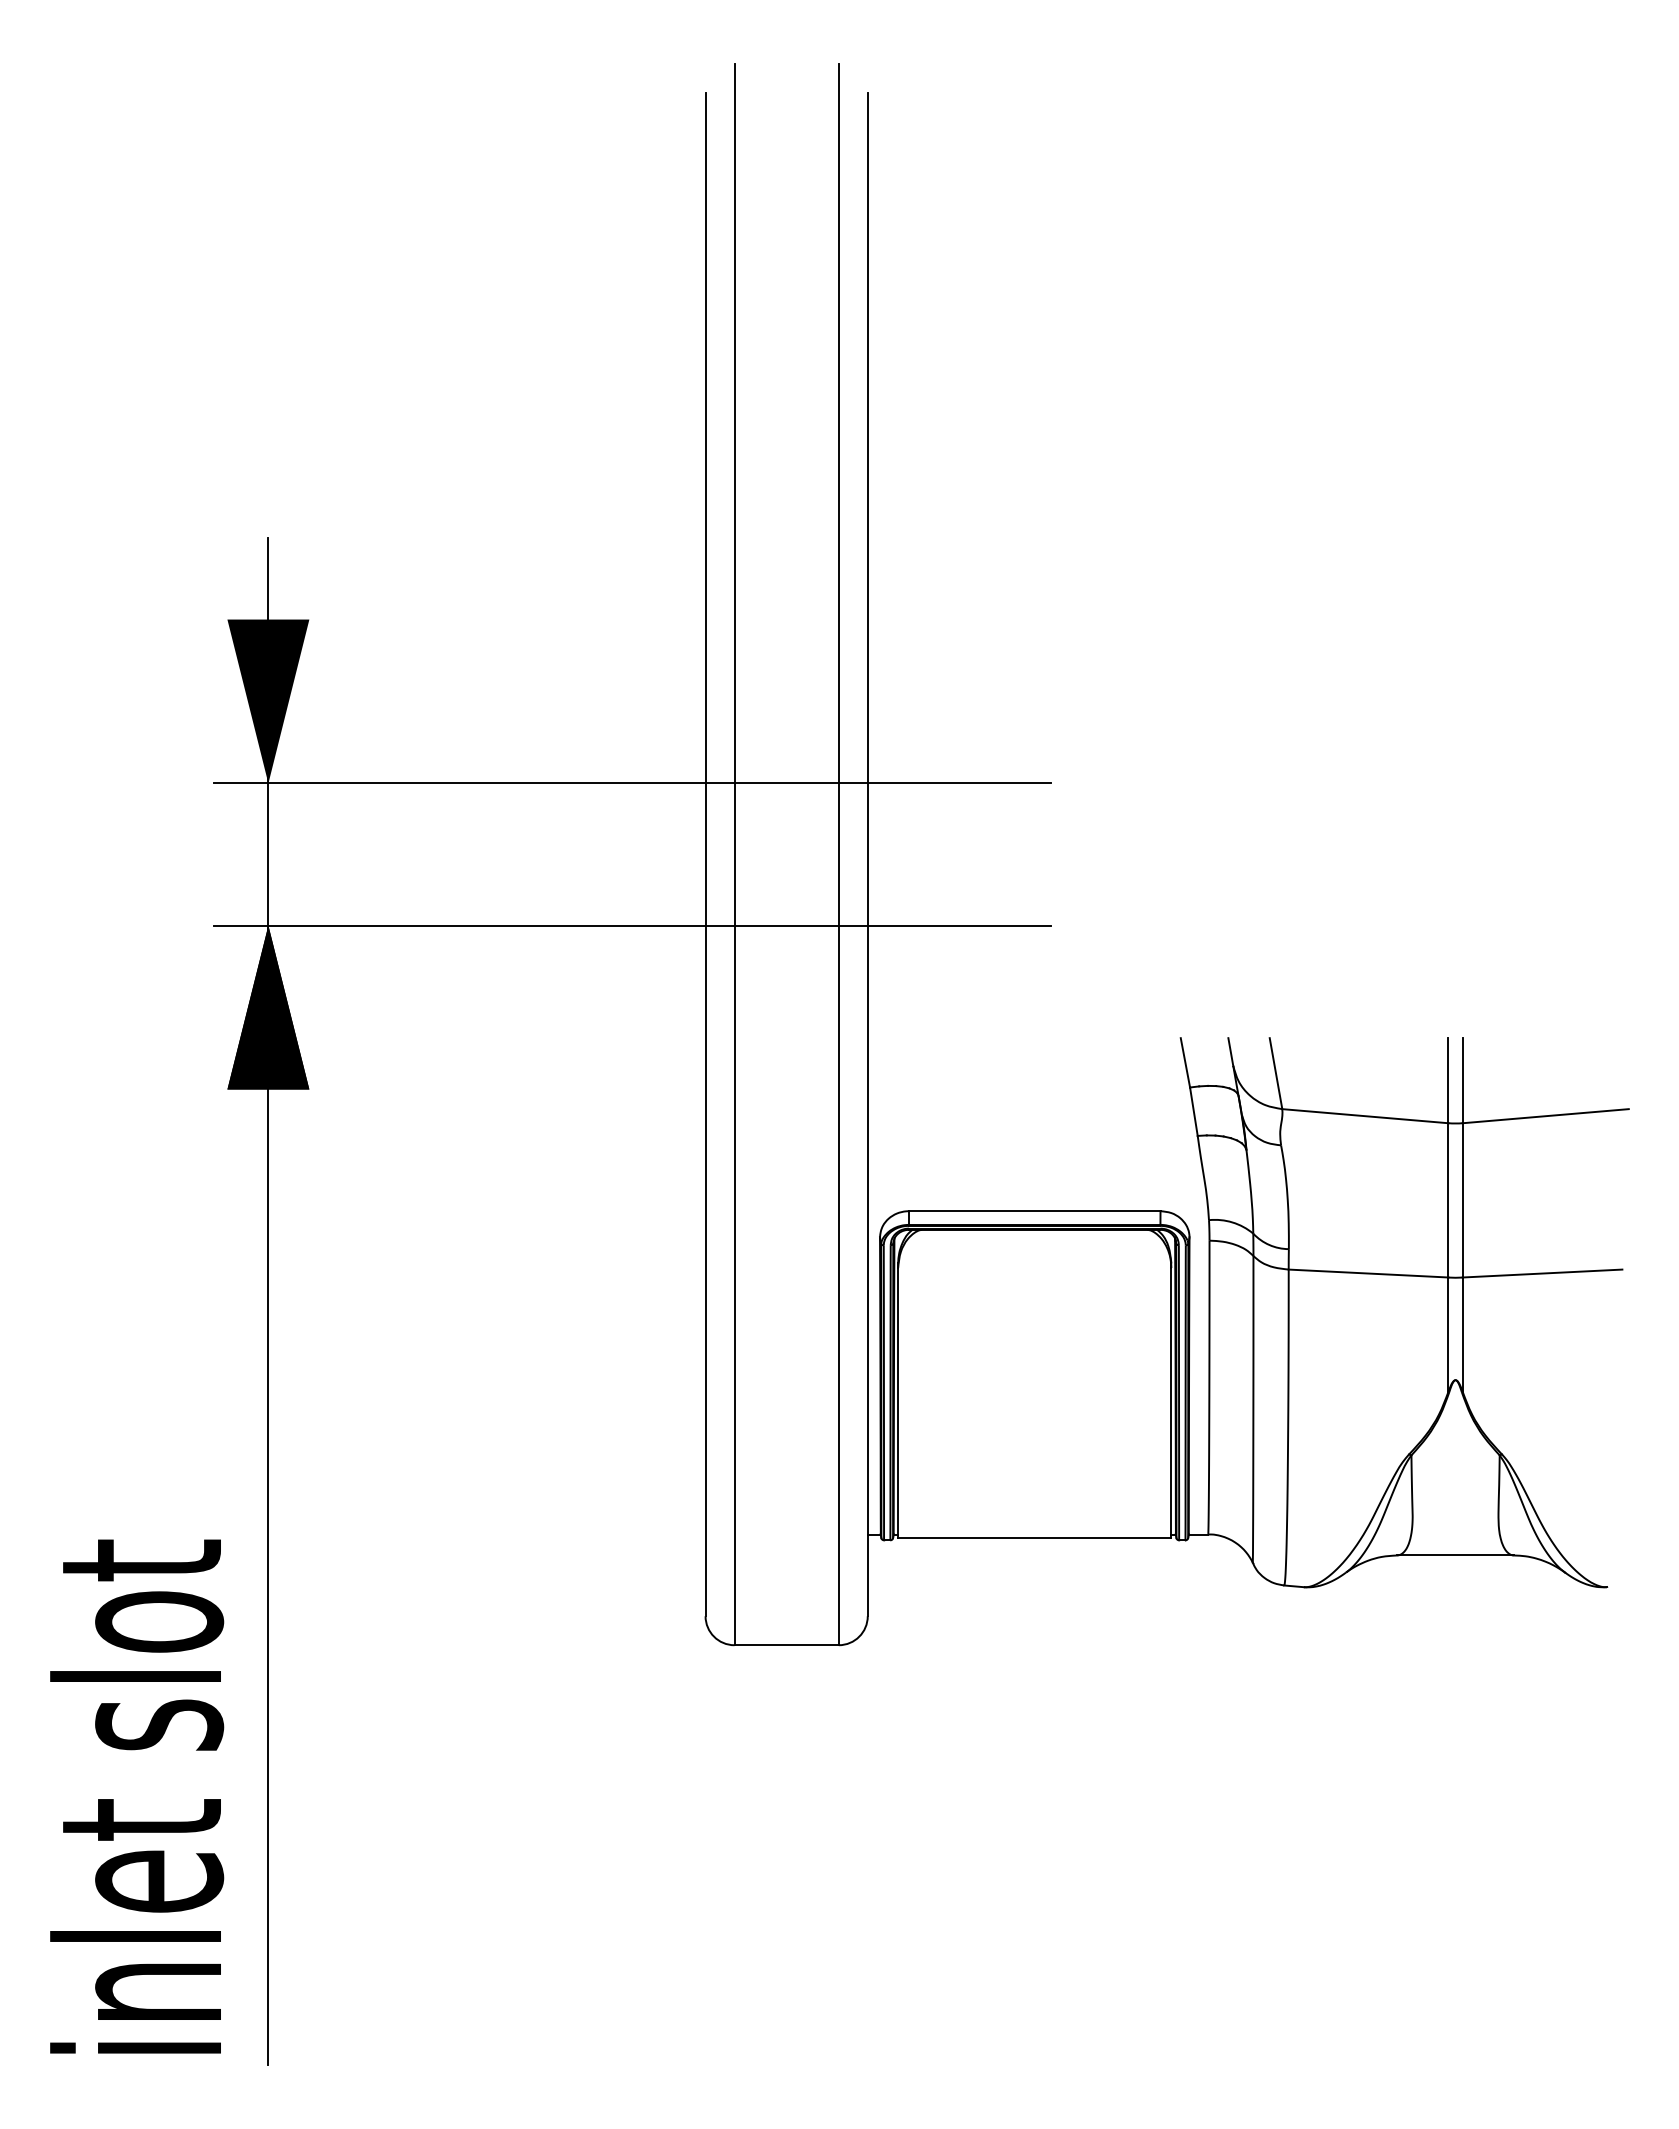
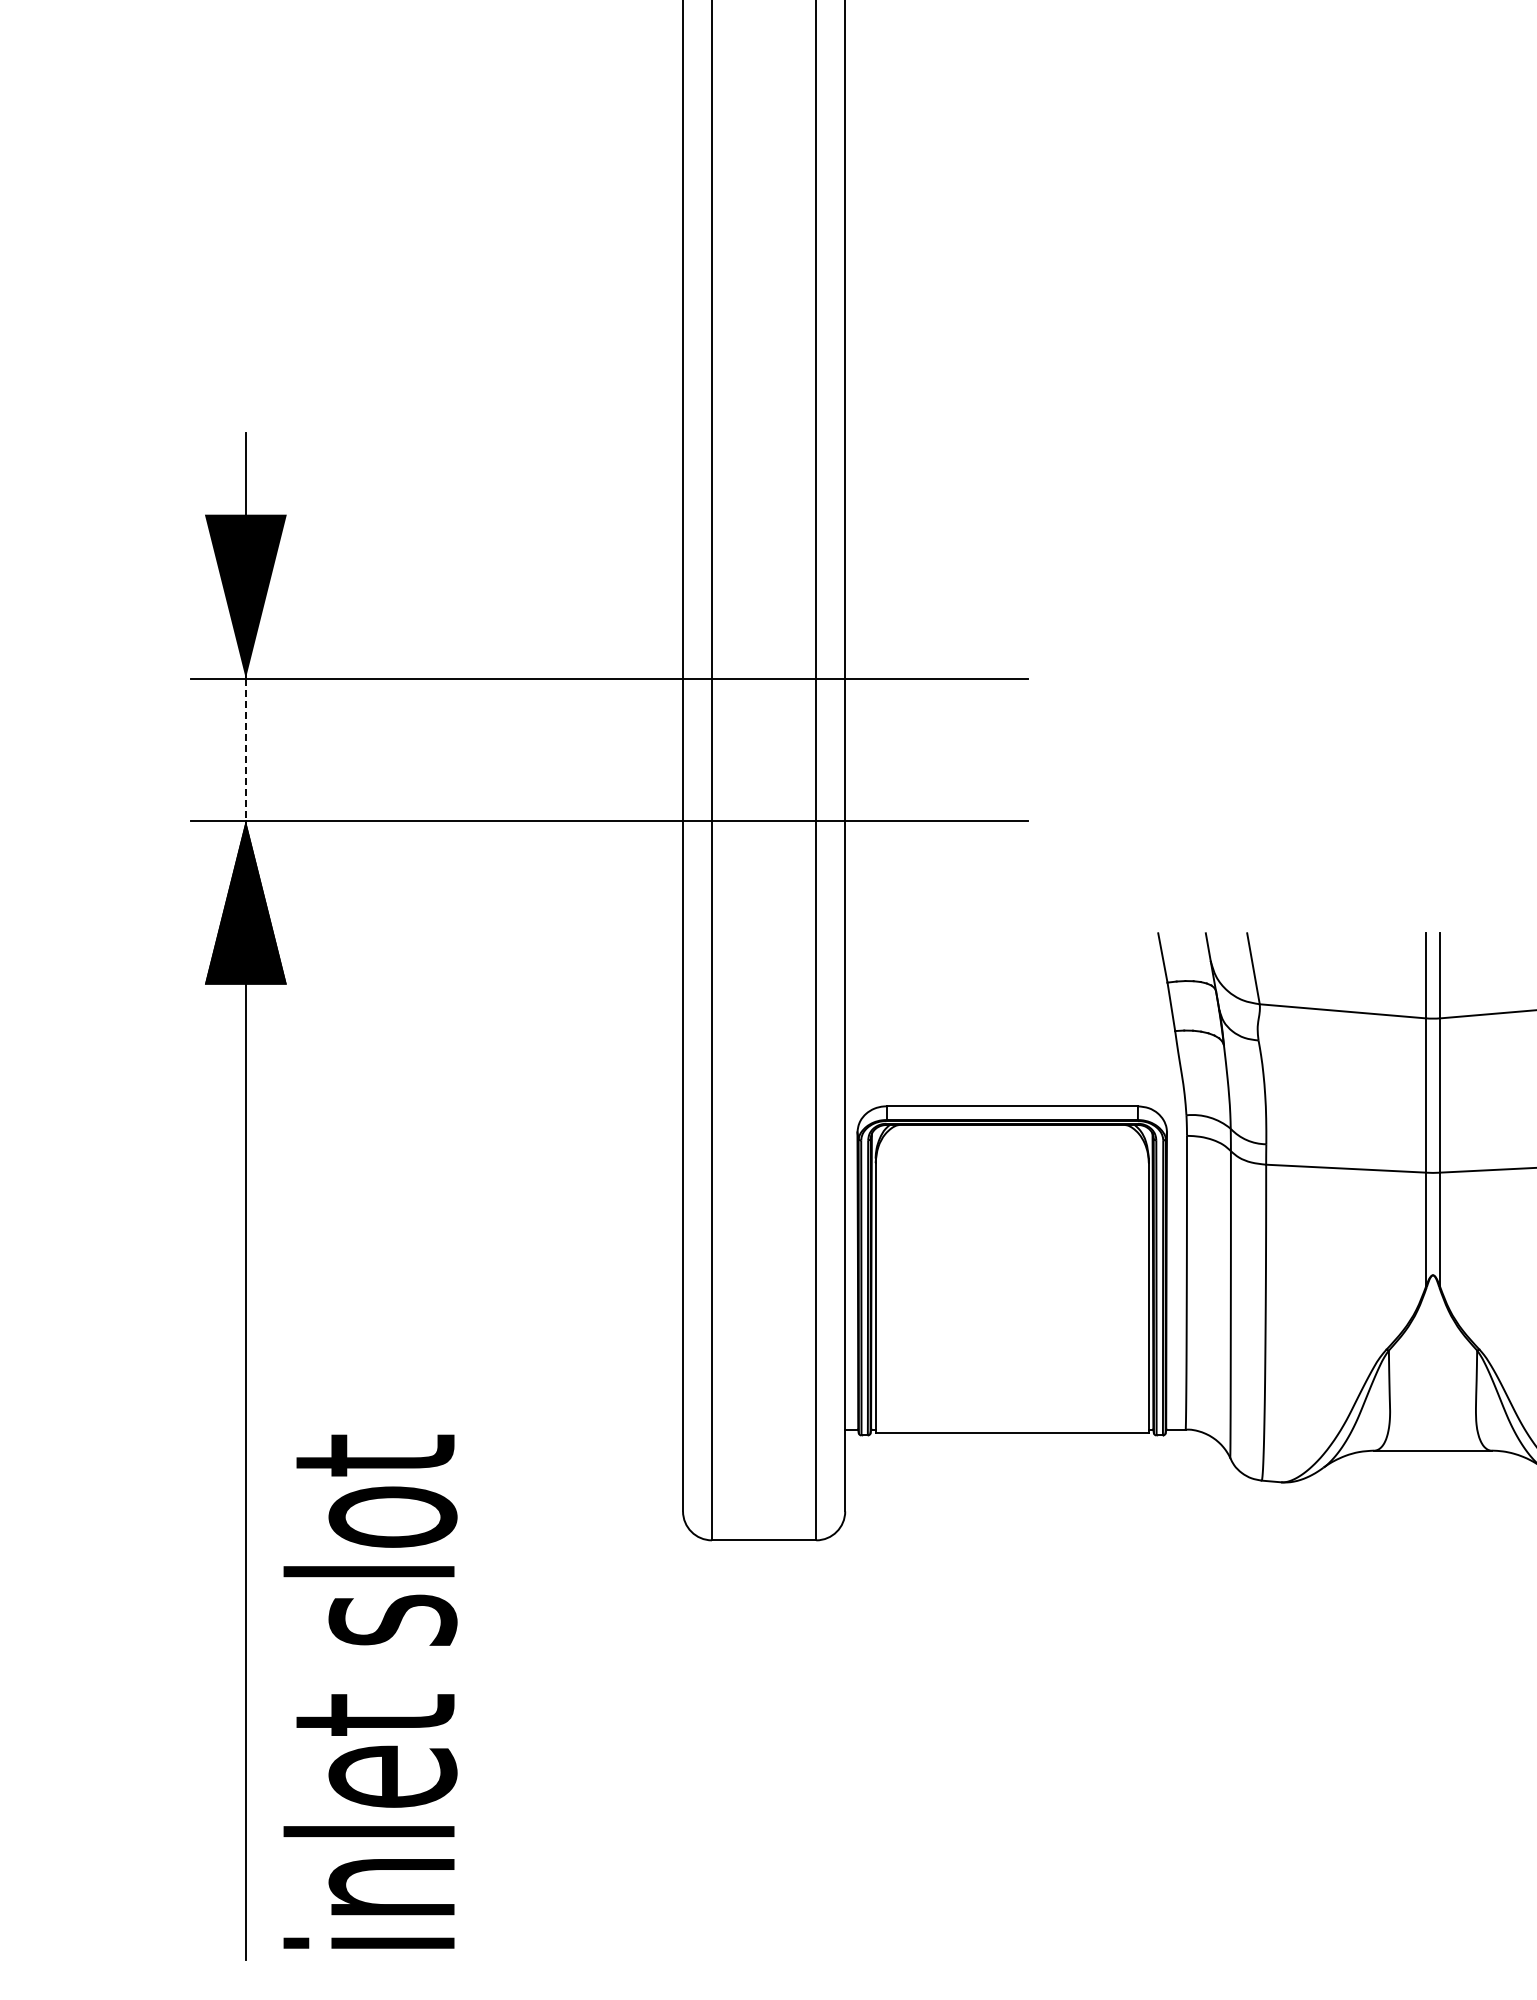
line: (268, 855) -> (245, 750), solid -> dashed
text: (137, 1796) -> (370, 1691), moved

